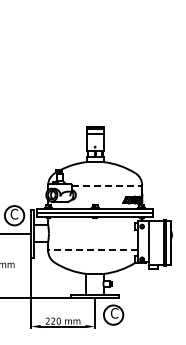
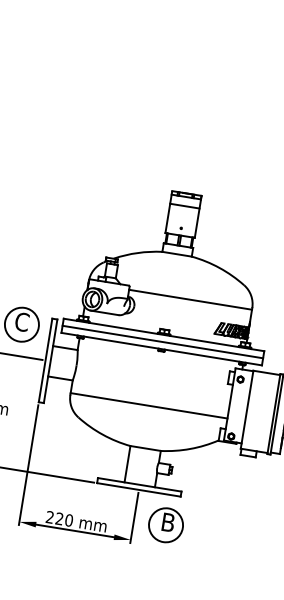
line: (107, 186) -> (191, 300), dashed -> solid
line: (92, 249) -> (147, 405), dashed -> solid
text: (114, 313) -> (168, 522), C -> B

